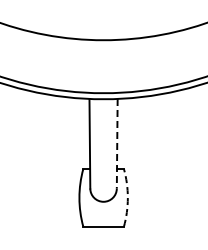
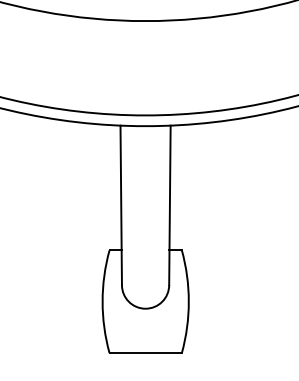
line: (117, 143) -> (170, 204), dashed -> solid
arc: (127, 197) -> (188, 301), dashed -> solid

